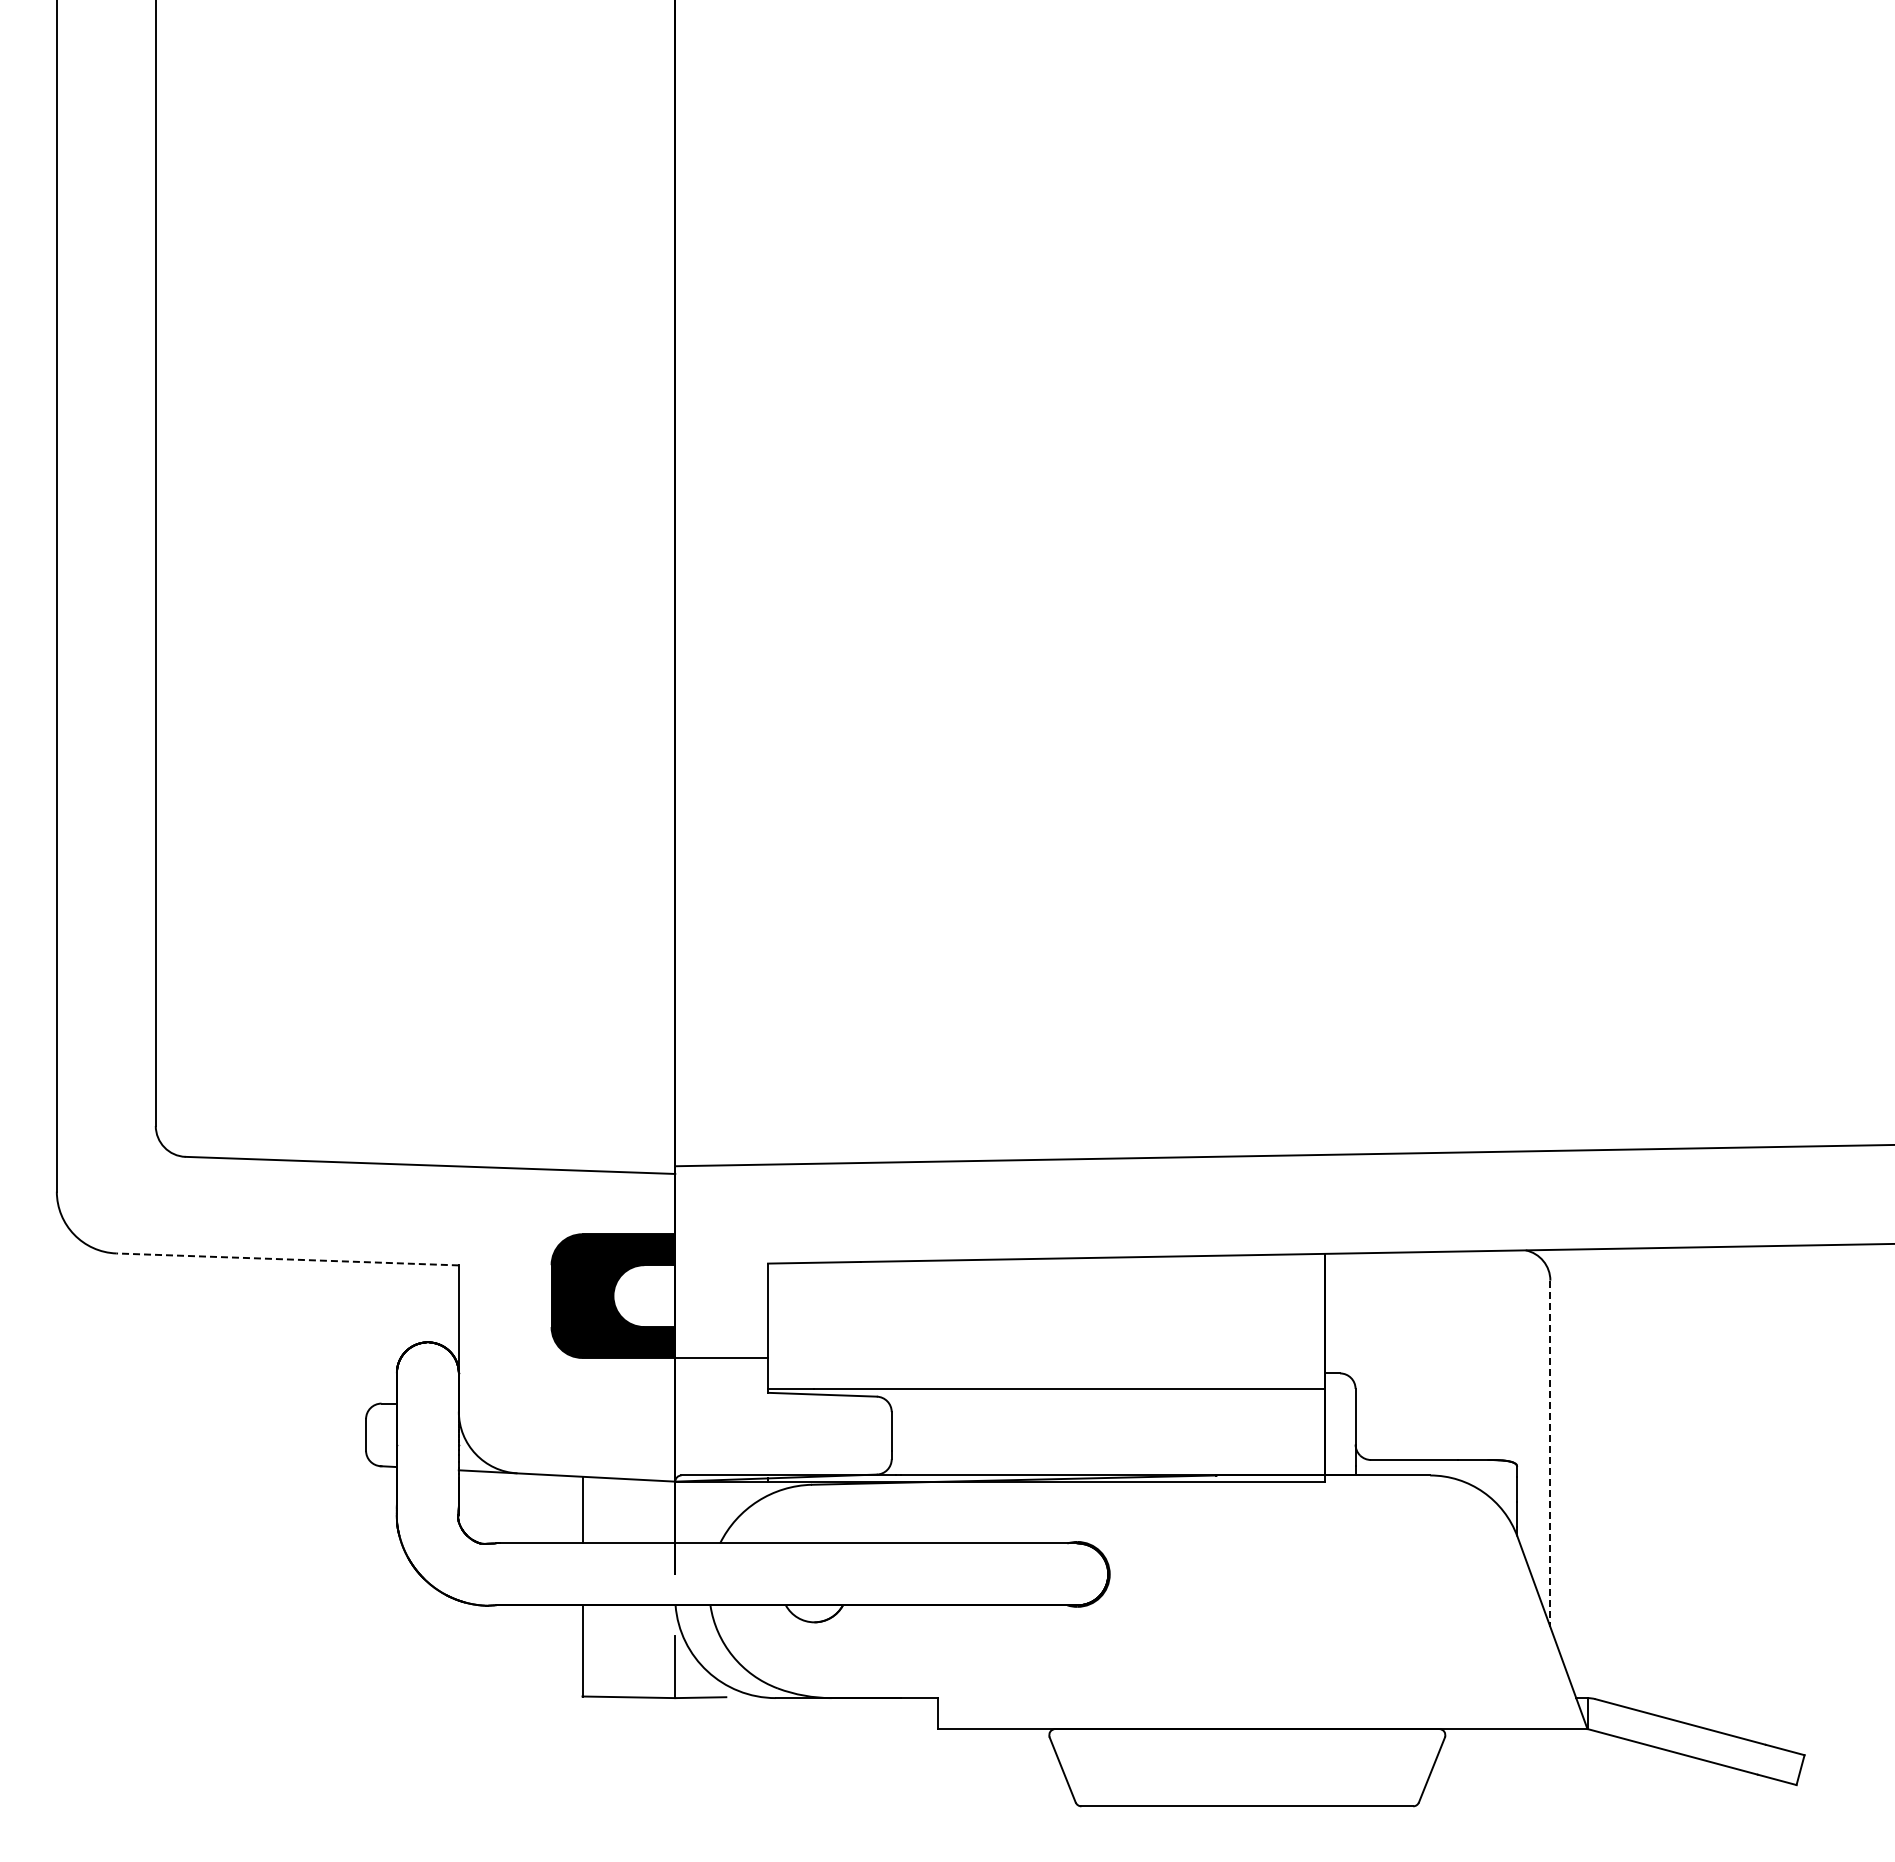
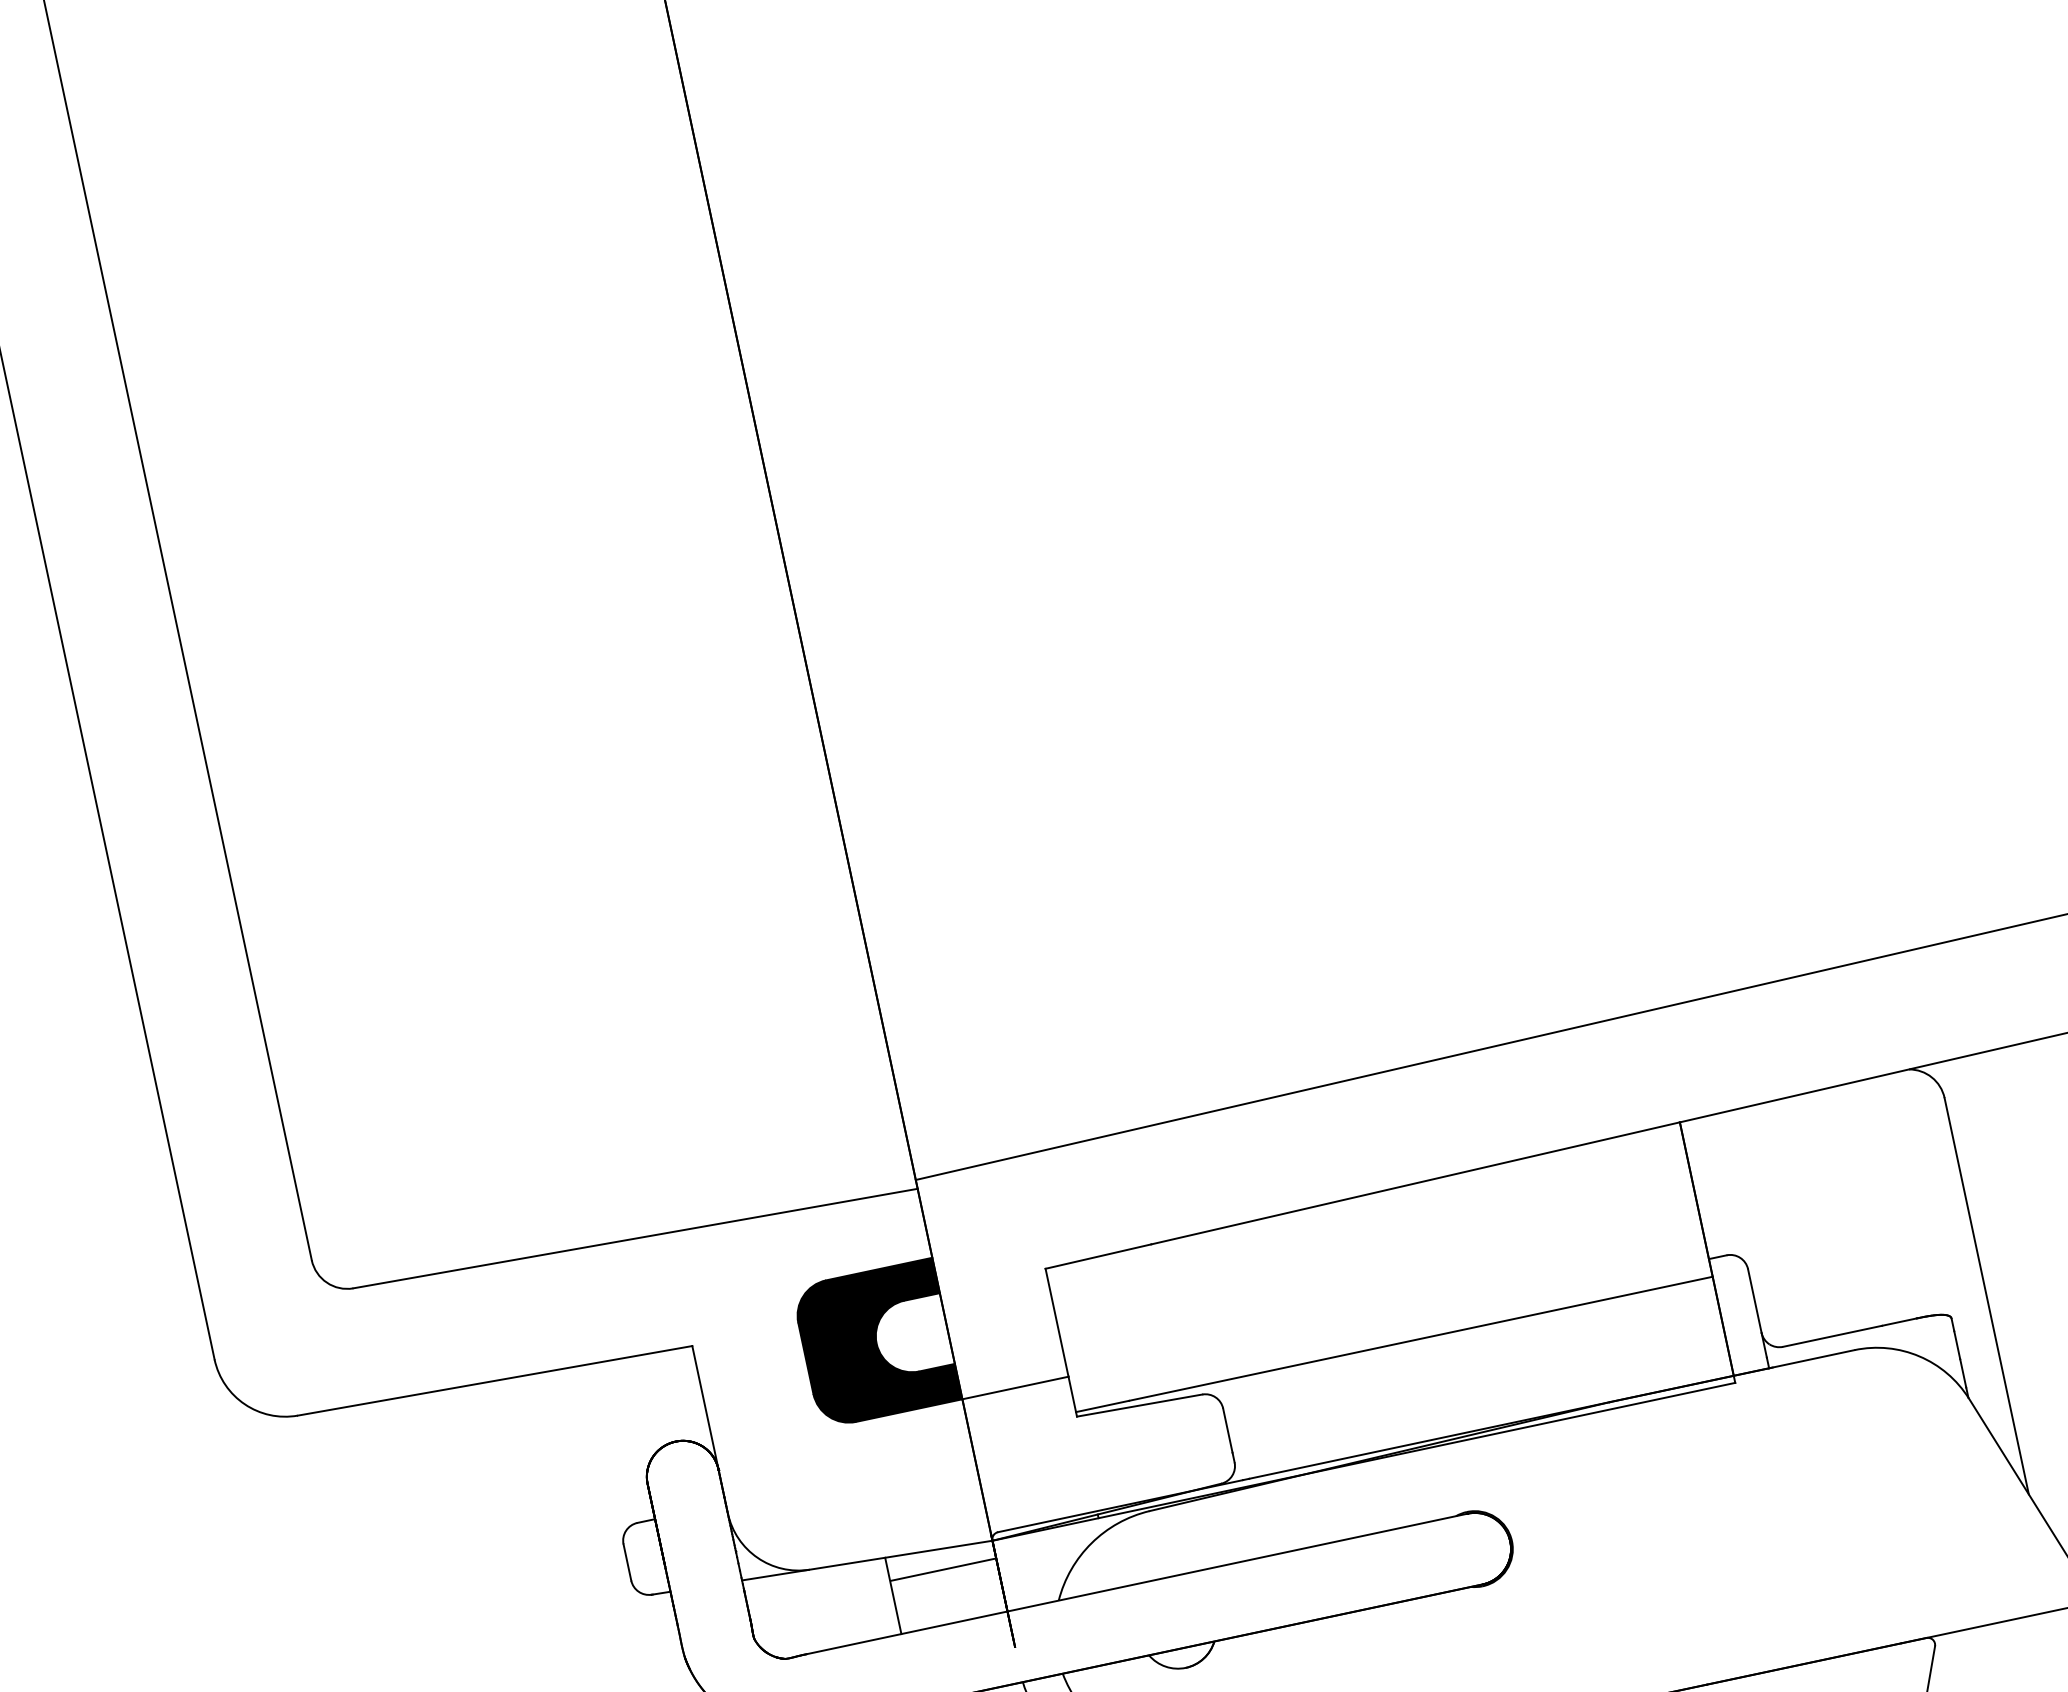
line: (287, 1259) -> (494, 1380), dashed -> solid
line: (1550, 1454) -> (1986, 1296), dashed -> solid
line: (628, 1497) -> (942, 1570), added

